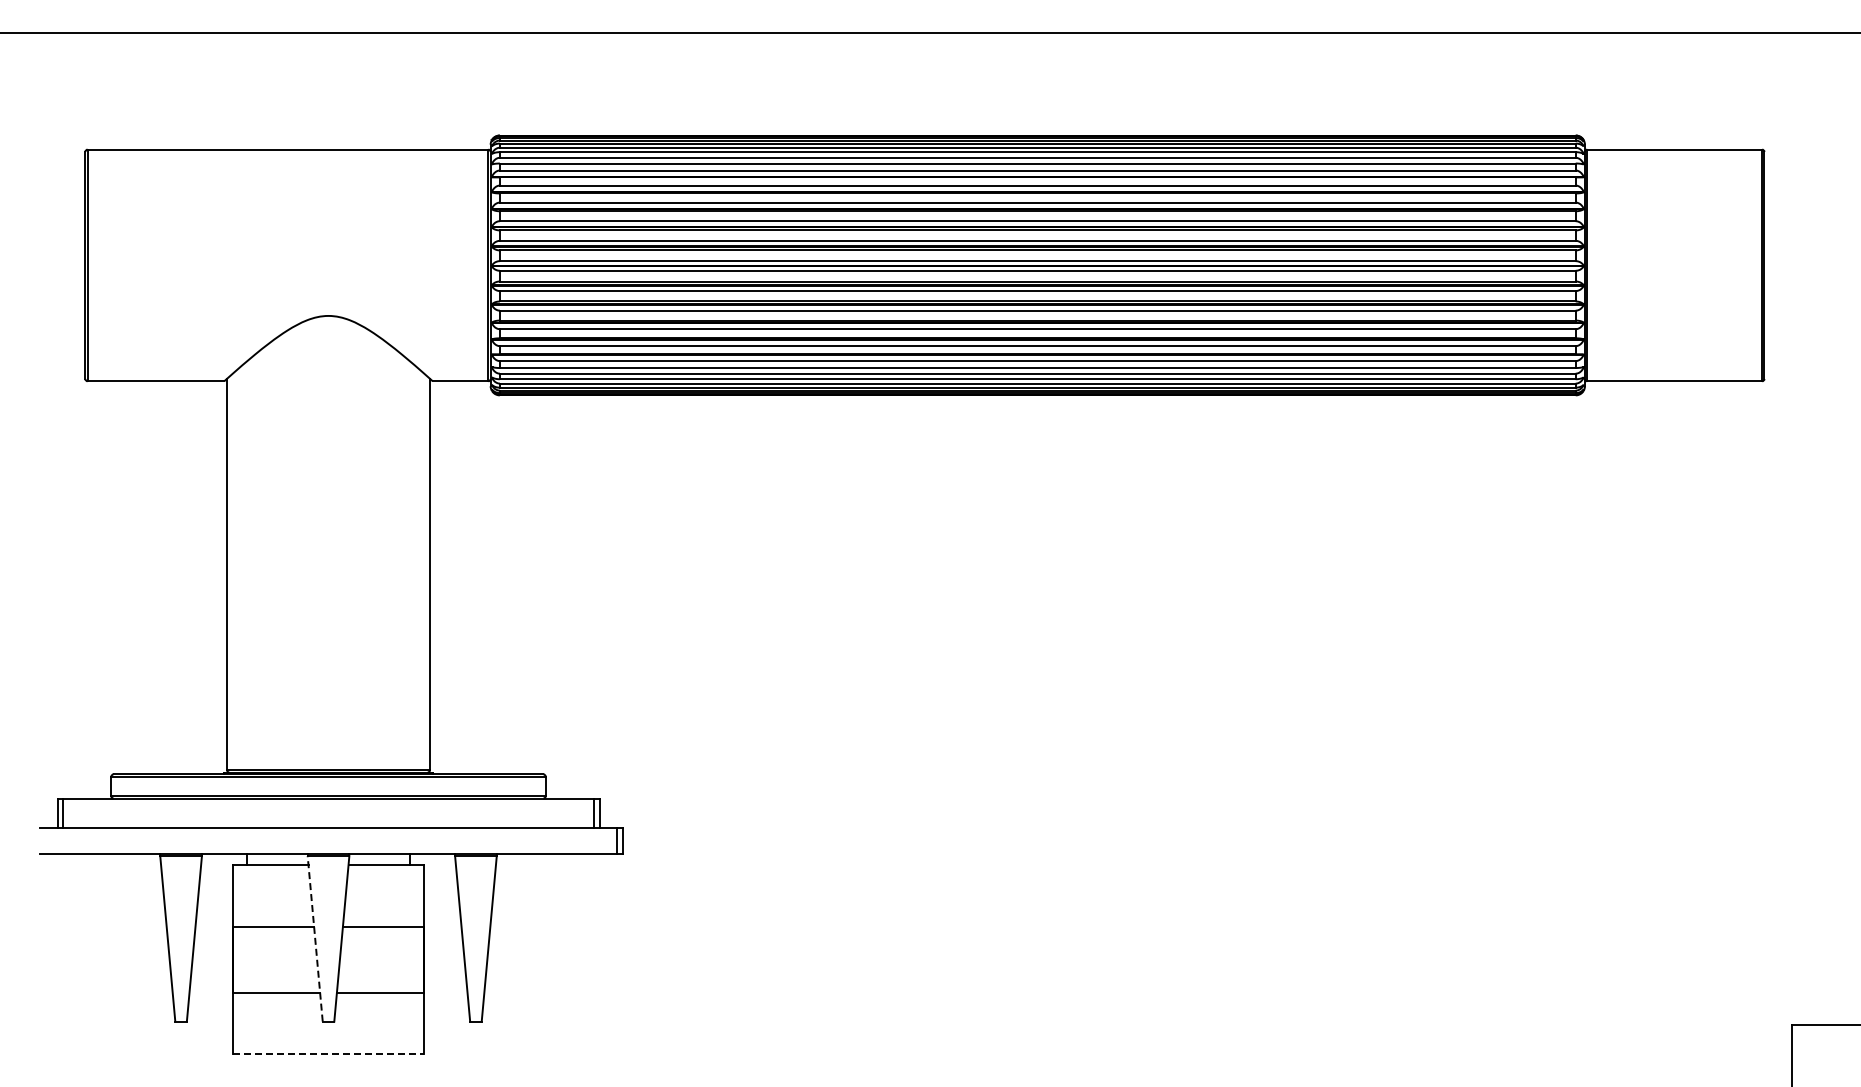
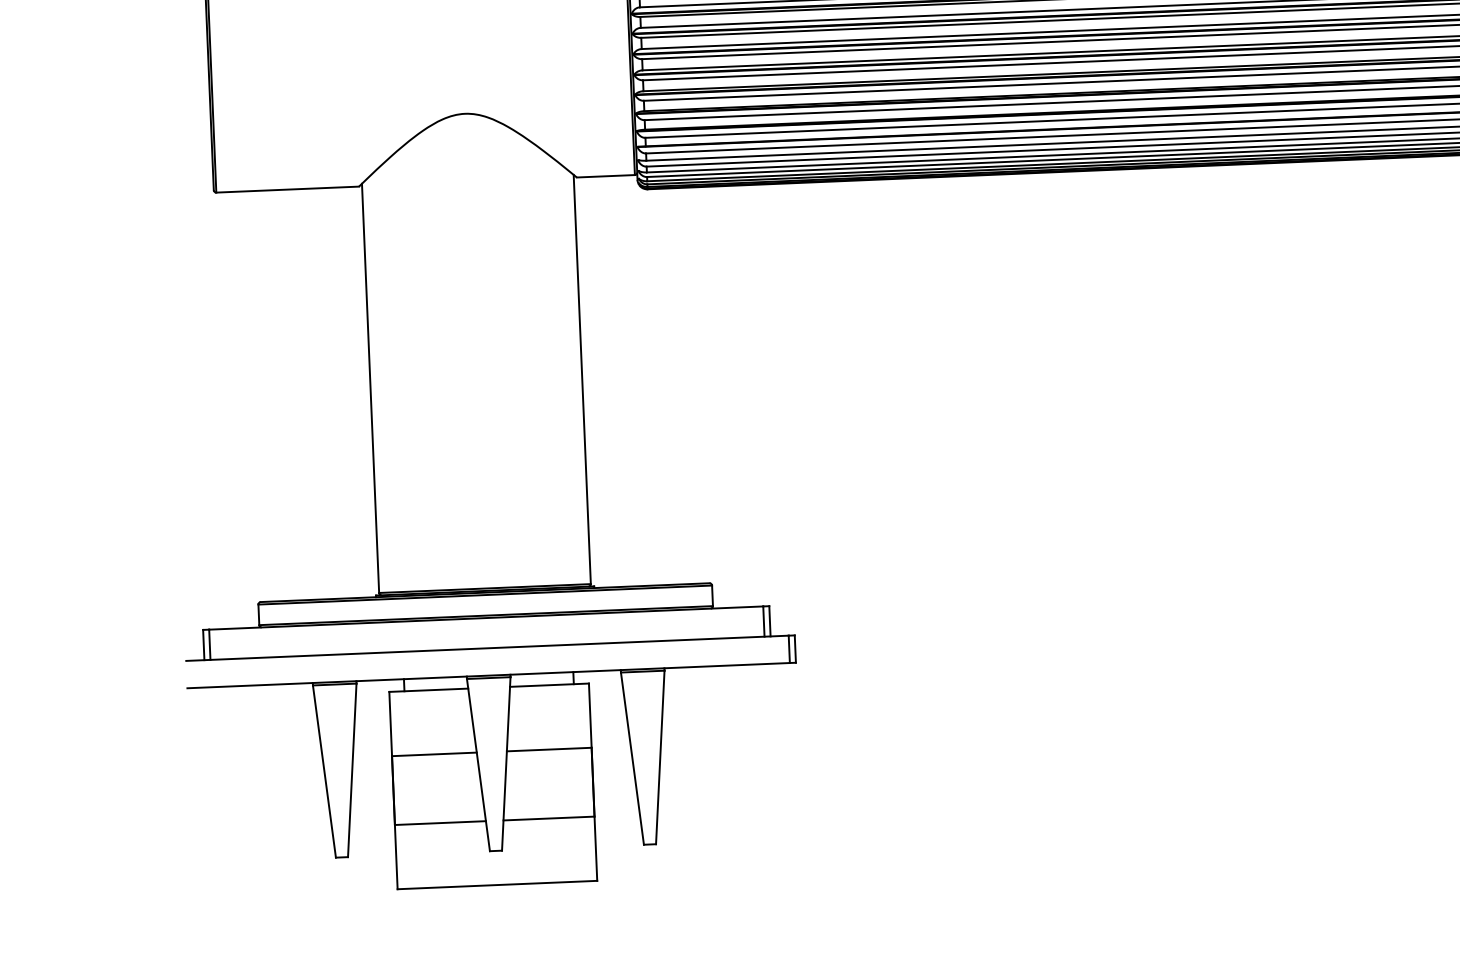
line: (315, 938) -> (478, 764), dashed -> solid
line: (328, 1054) -> (497, 885), dashed -> solid

